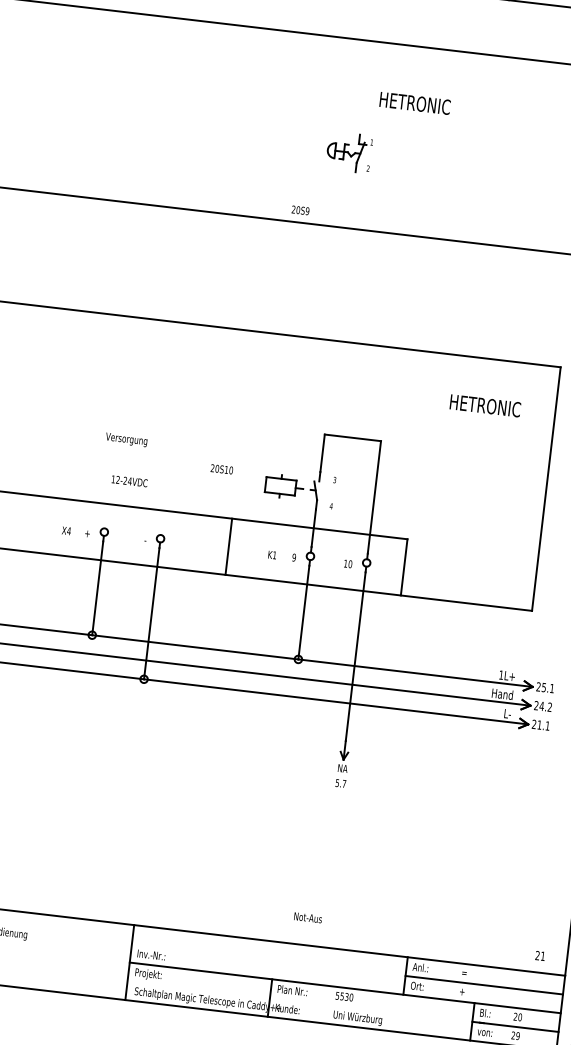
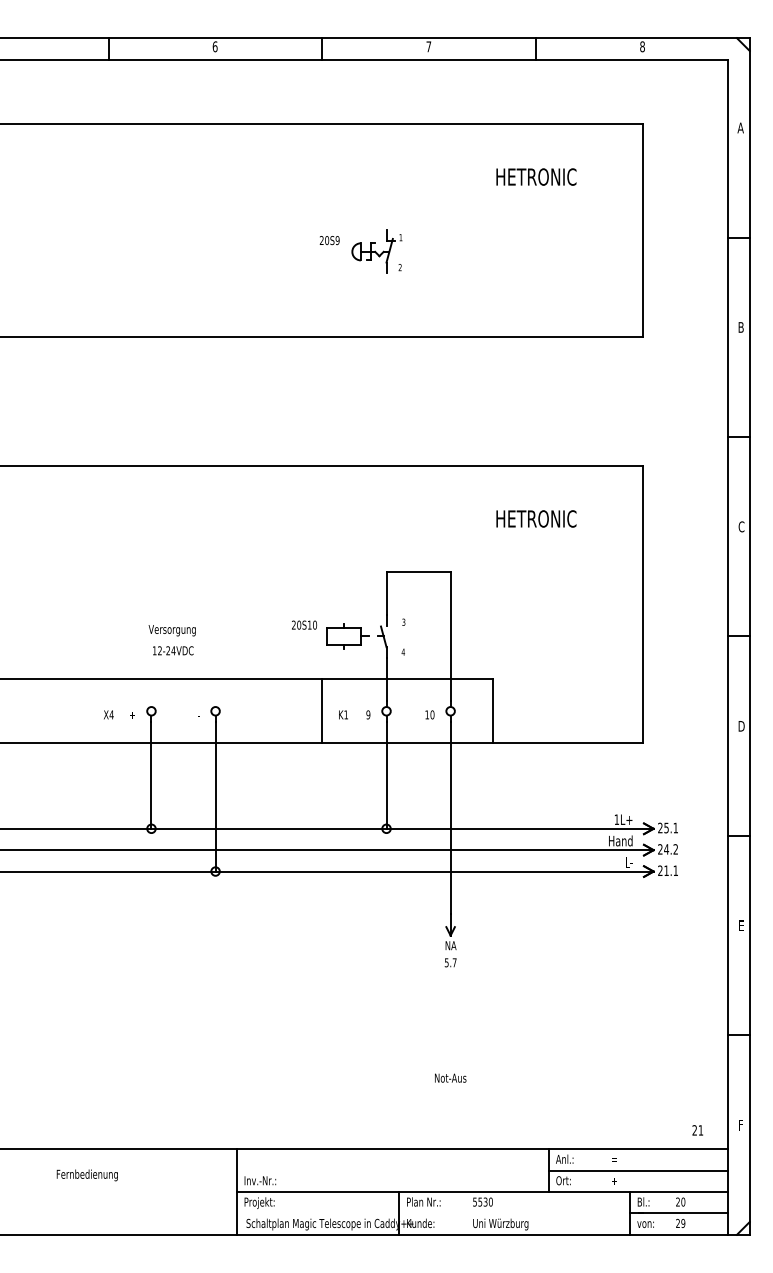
text: (415, 102) -> (536, 176), moved
text: (300, 210) -> (329, 240), moved
text: (485, 405) -> (536, 518), moved
text: (125, 439) -> (171, 630), moved
text: (222, 468) -> (304, 624), moved
line: (228, 546) -> (322, 711), moved
text: (308, 917) -> (450, 1077), moved

